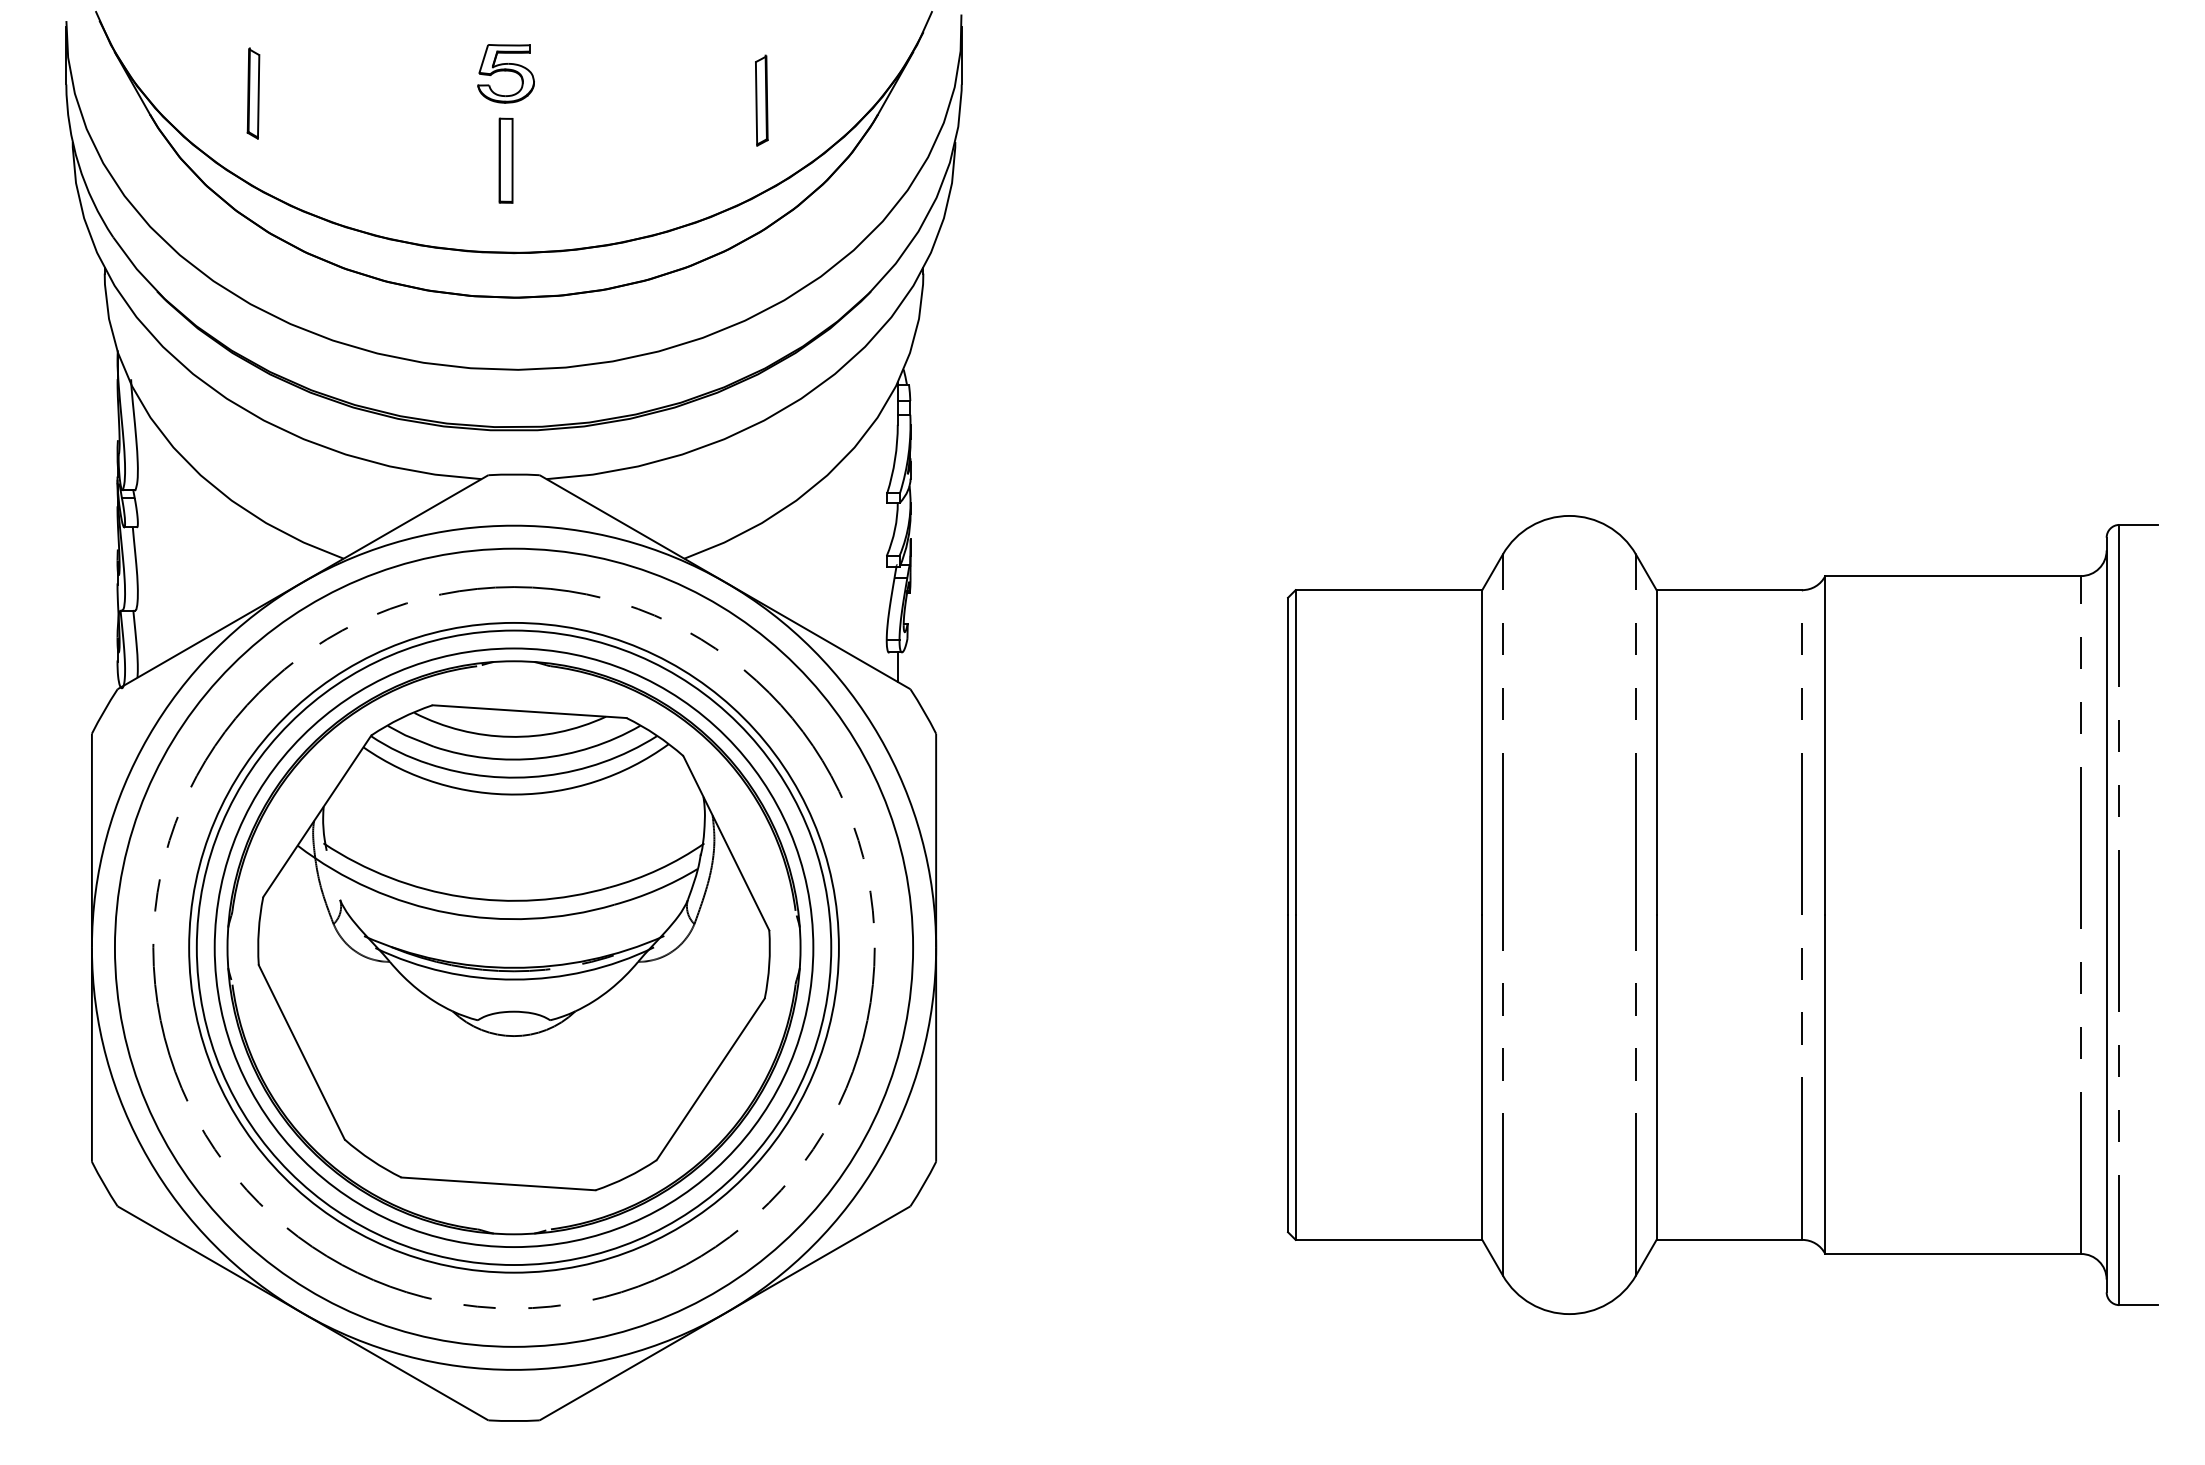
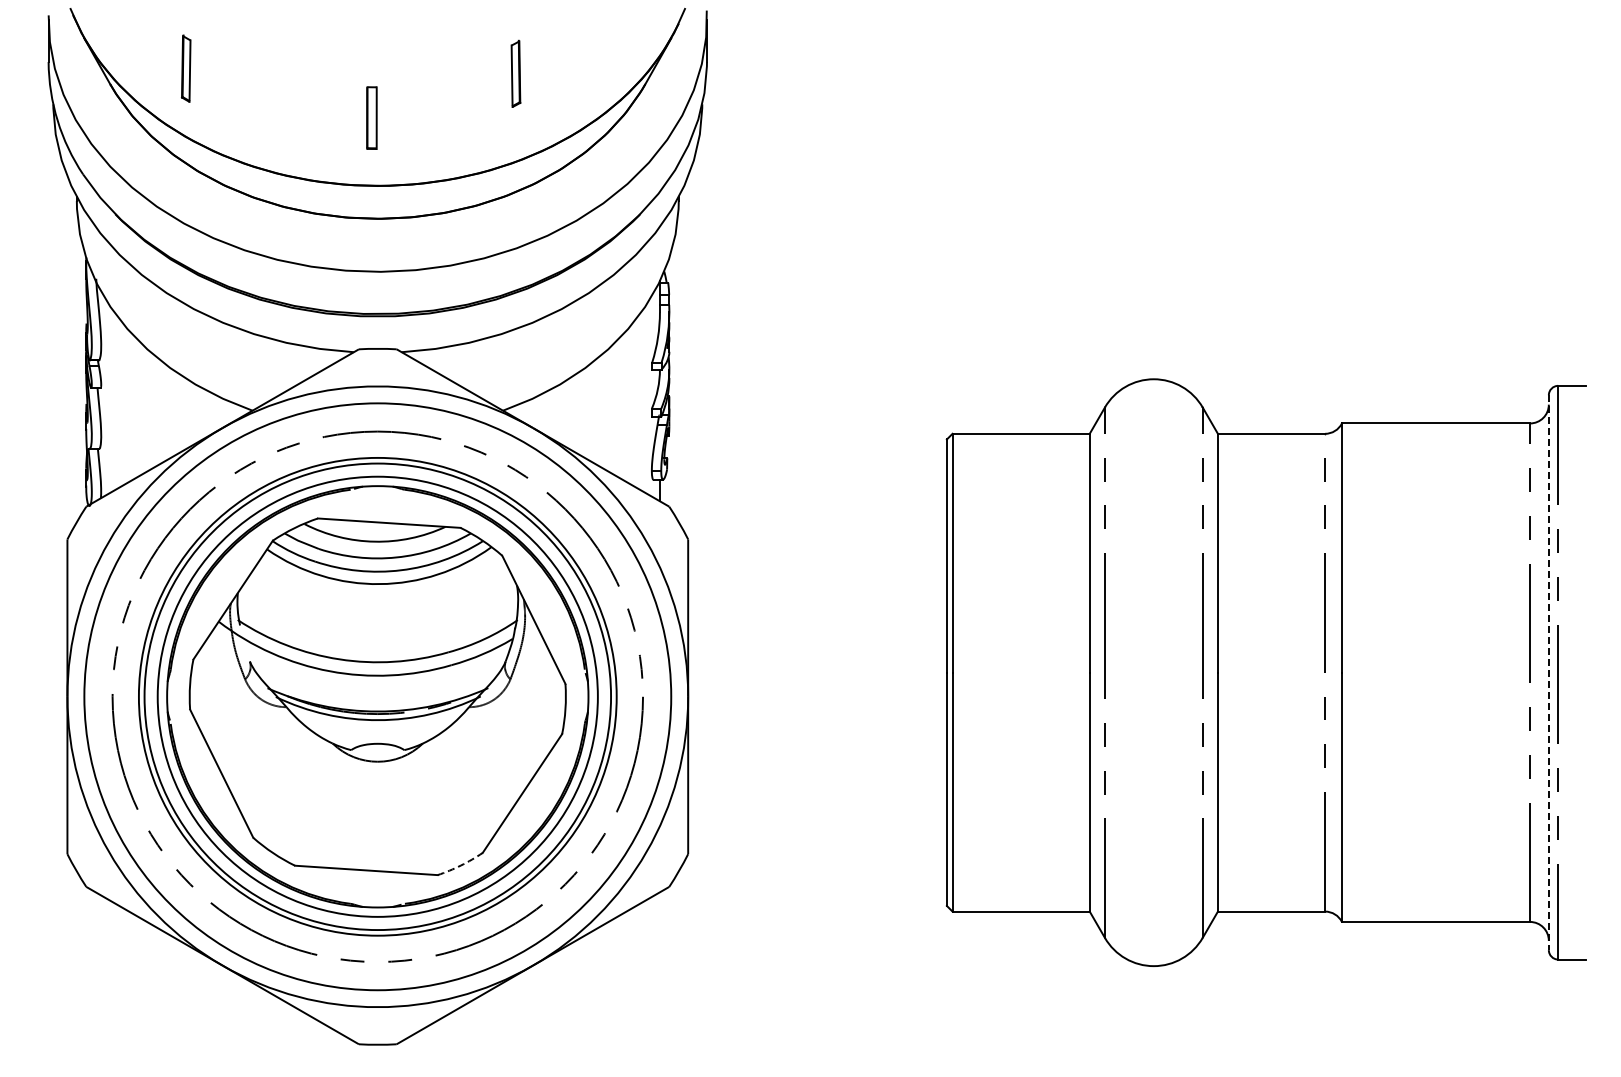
part: (505, 74) -> (371, 54), removed
part: (761, 100) -> (515, 73), moved
line: (2106, 916) -> (1548, 673), solid -> dashed
arc: (626, 1177) -> (460, 865), solid -> dashed

